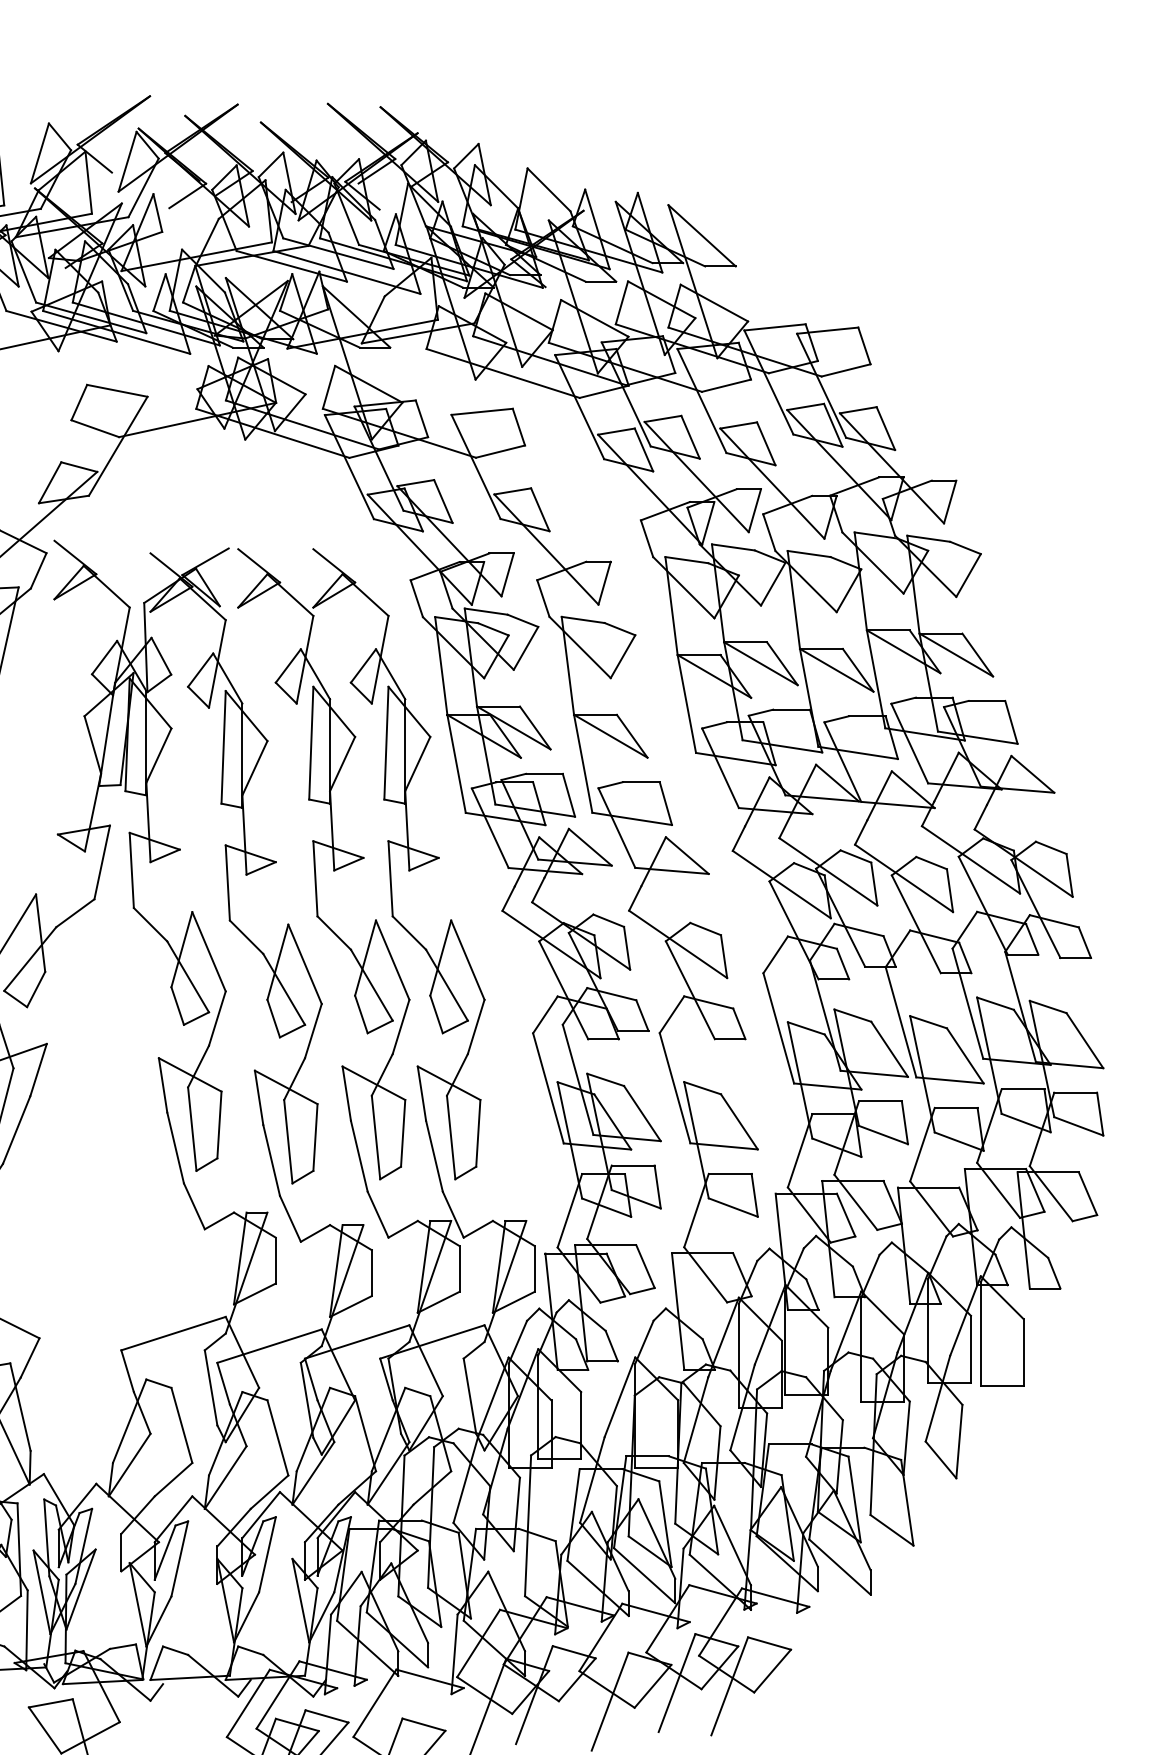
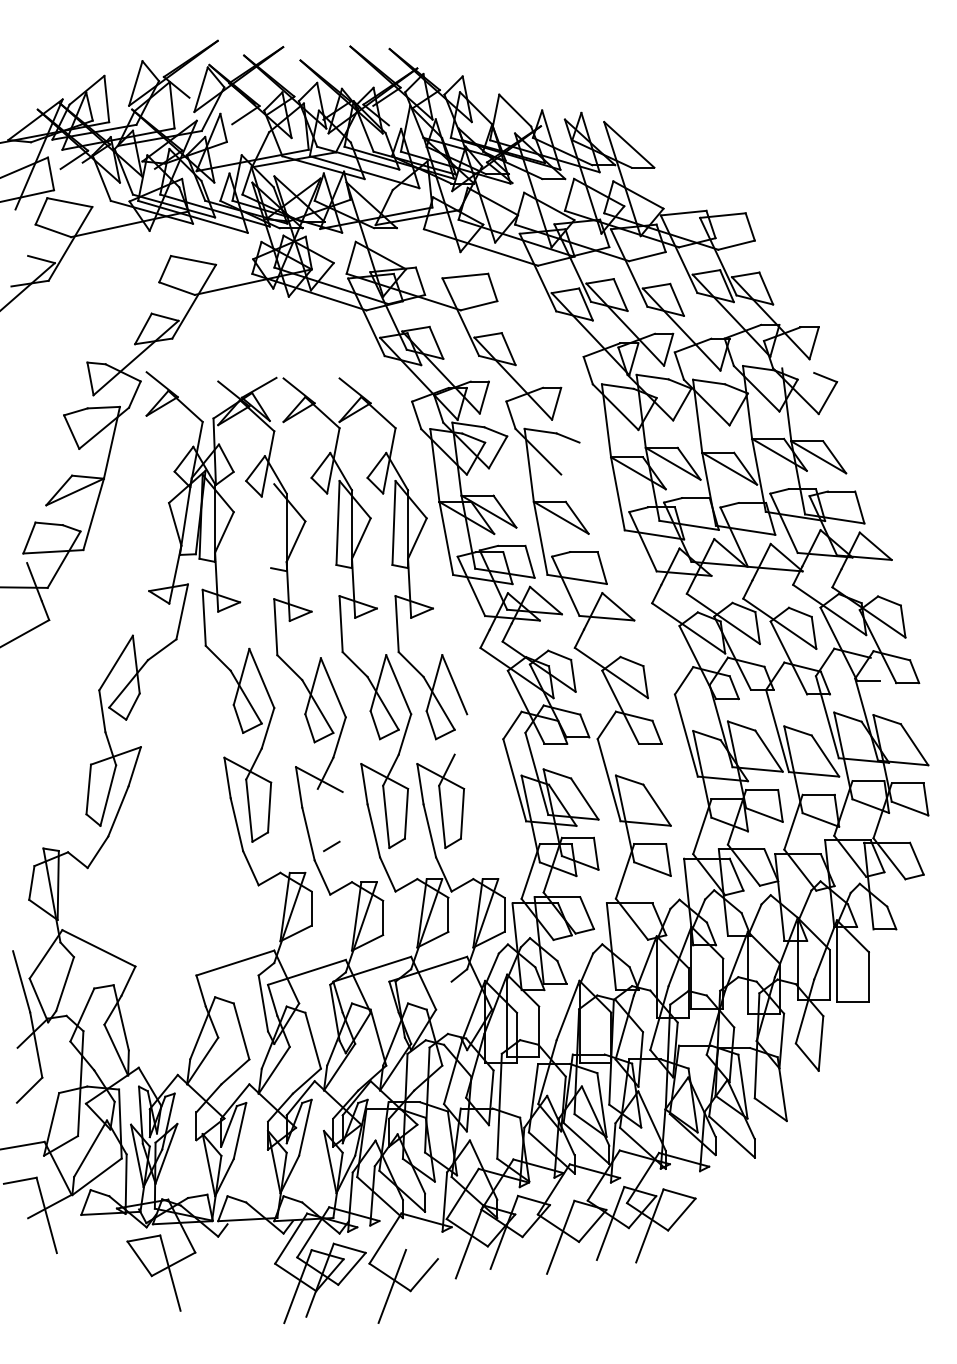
line: (929, 538) -> (798, 370), removed
line: (623, 656) -> (570, 458), removed
line: (223, 747) -> (272, 526), removed
line: (1031, 938) -> (874, 668), removed
line: (475, 1026) -> (460, 734), removed
line: (314, 1136) -> (340, 816), removed
line: (287, 1141) -> (320, 819), removed
line: (468, 1395) -> (455, 1009), removed
line: (423, 1724) -> (421, 1254), removed

